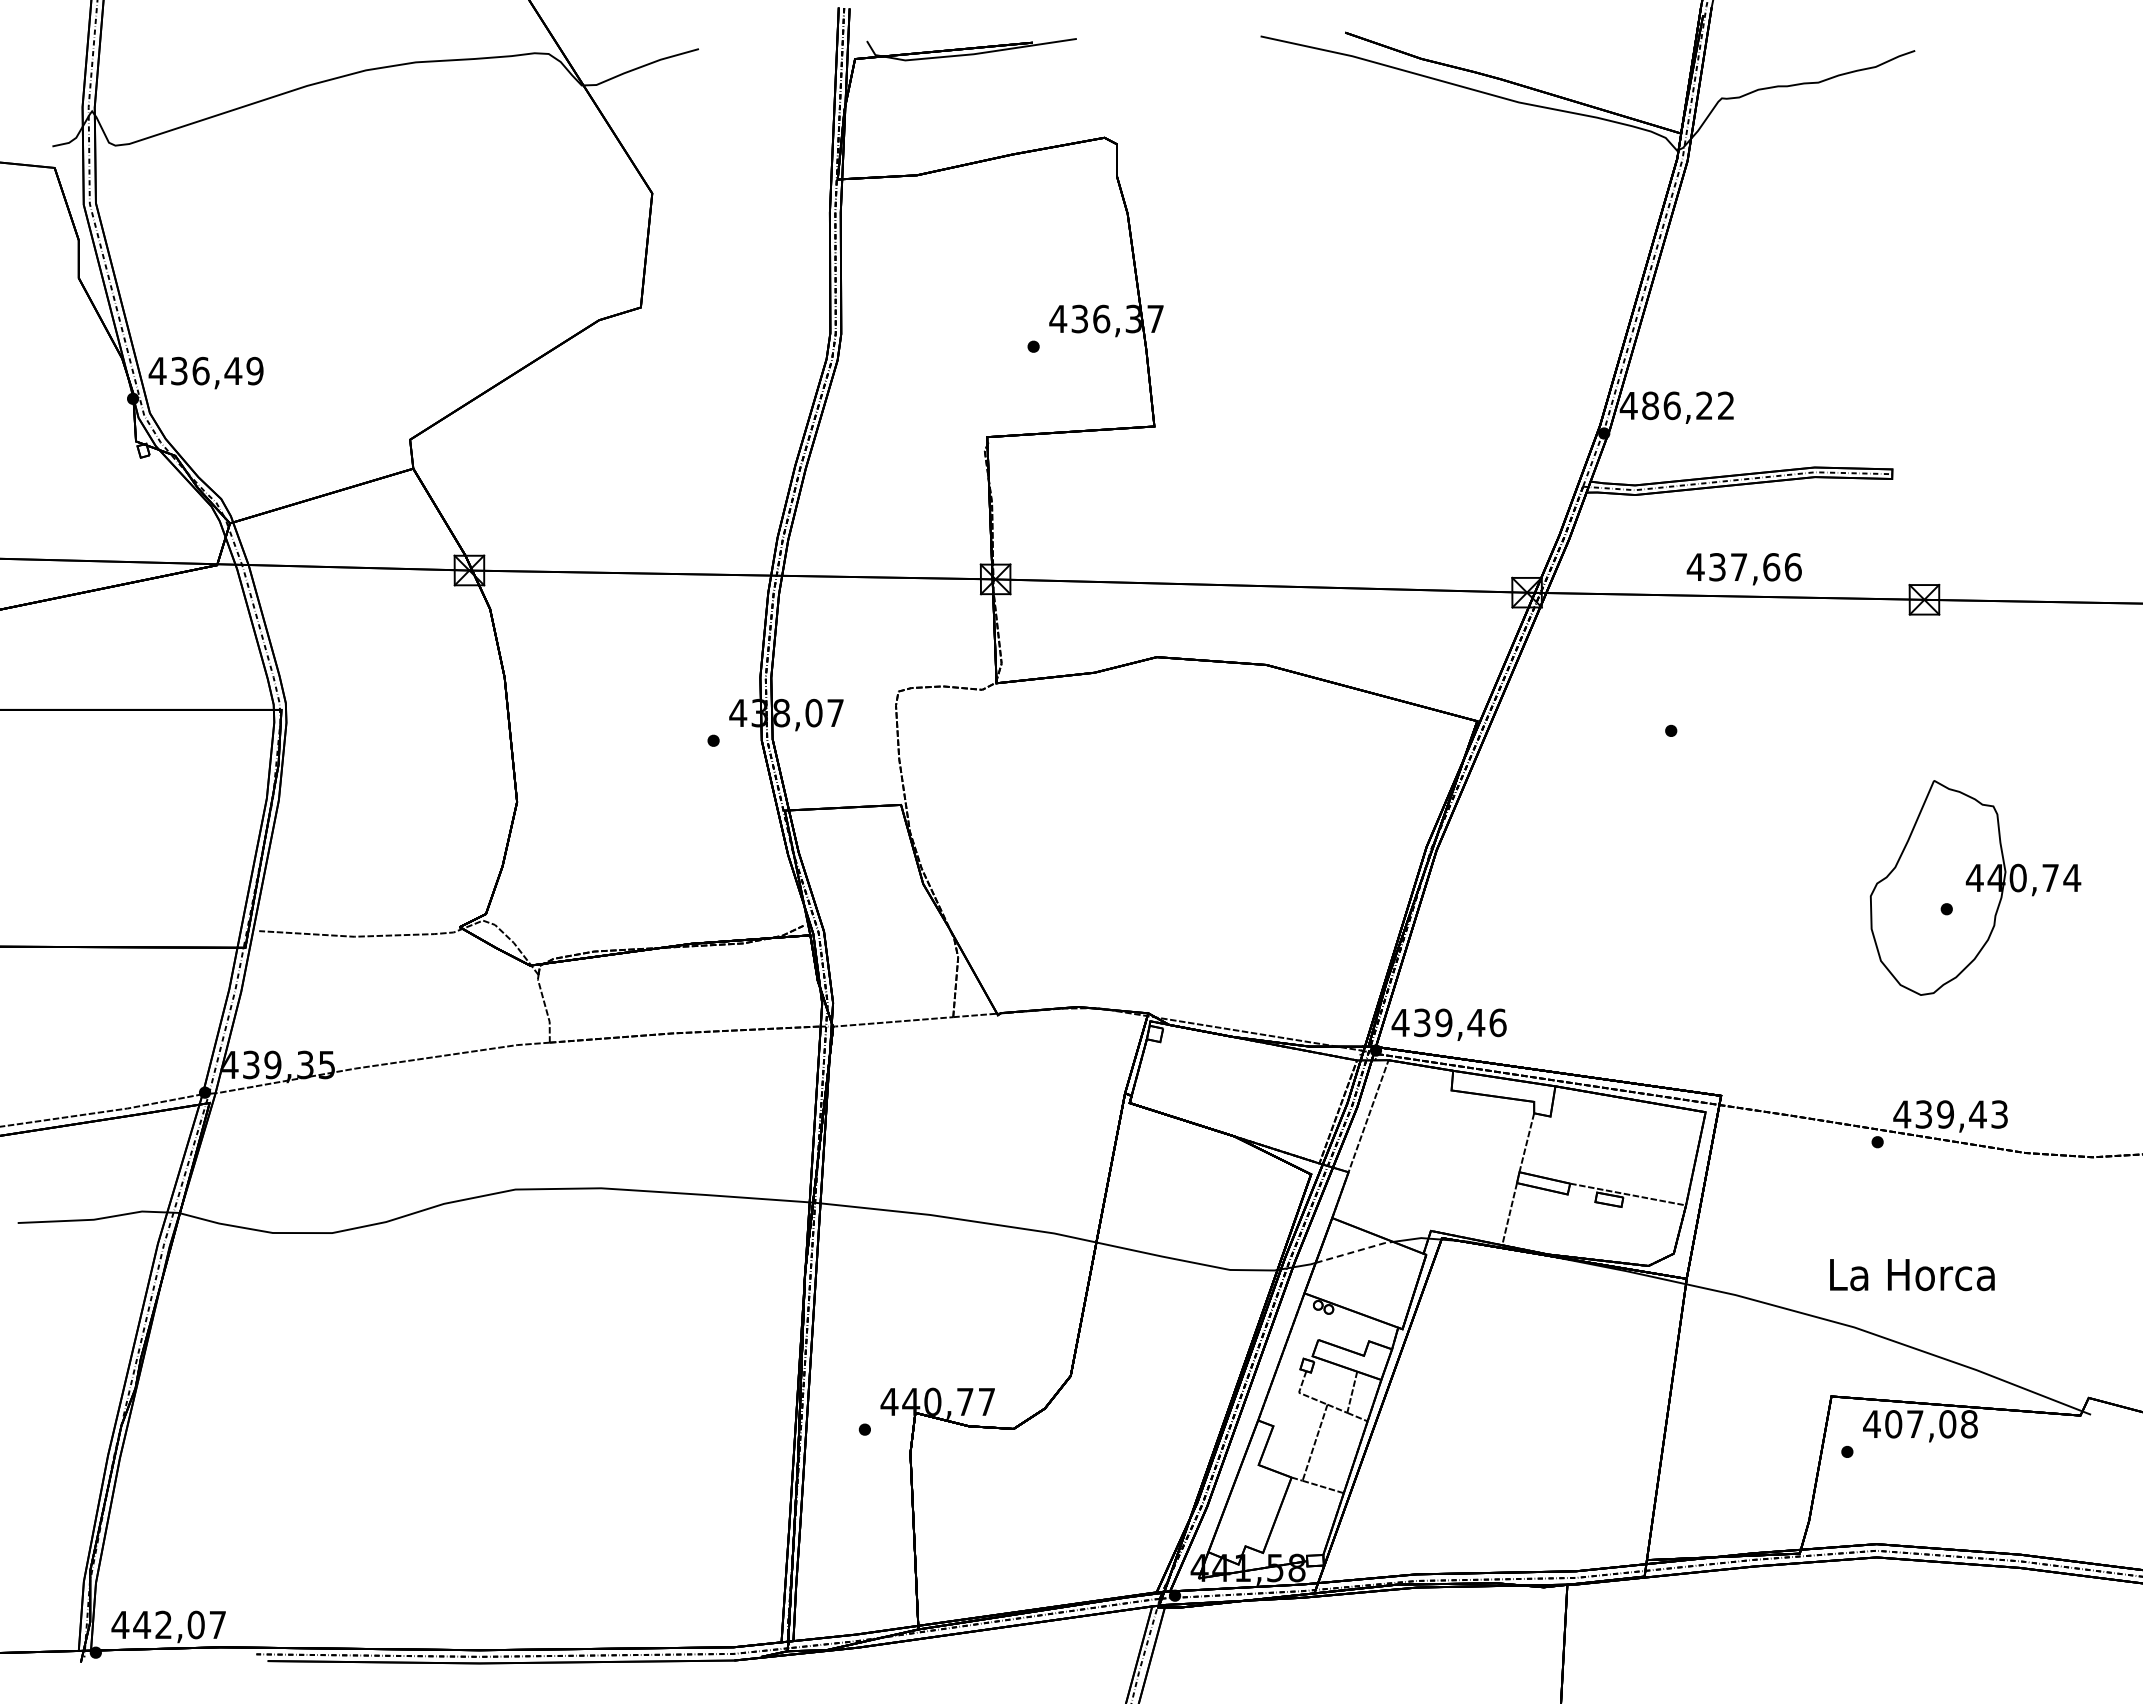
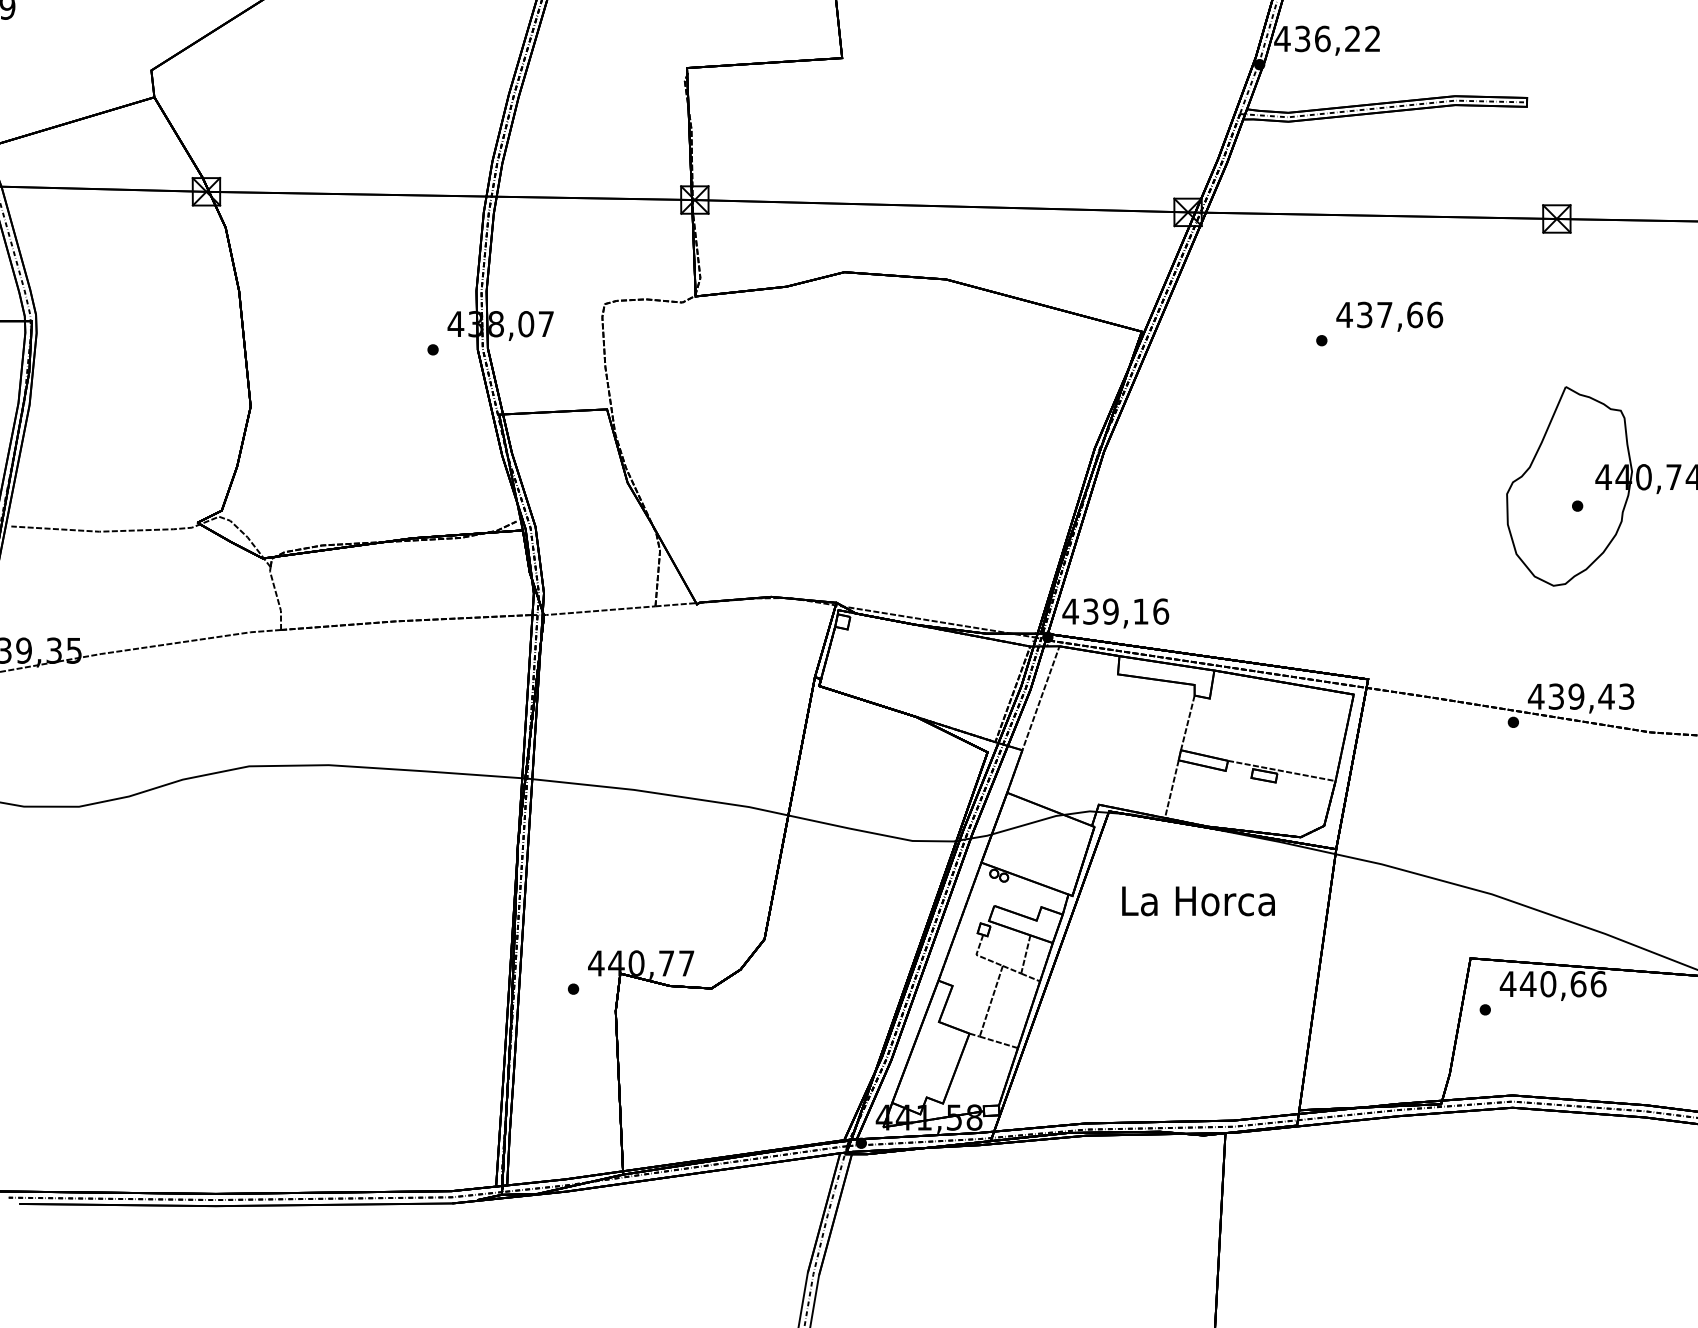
text: (1650, 405) -> (1302, 38), 486,22 -> 436,22
text: (1743, 569) -> (1388, 317), moved
text: (1476, 1022) -> (1141, 611), 439,46 -> 439,16
line: (1354, 1251) -> (1027, 823), dashed -> solid
text: (1912, 1275) -> (1198, 901), moved
text: (1931, 1424) -> (1563, 984), 407,08 -> 440,66

